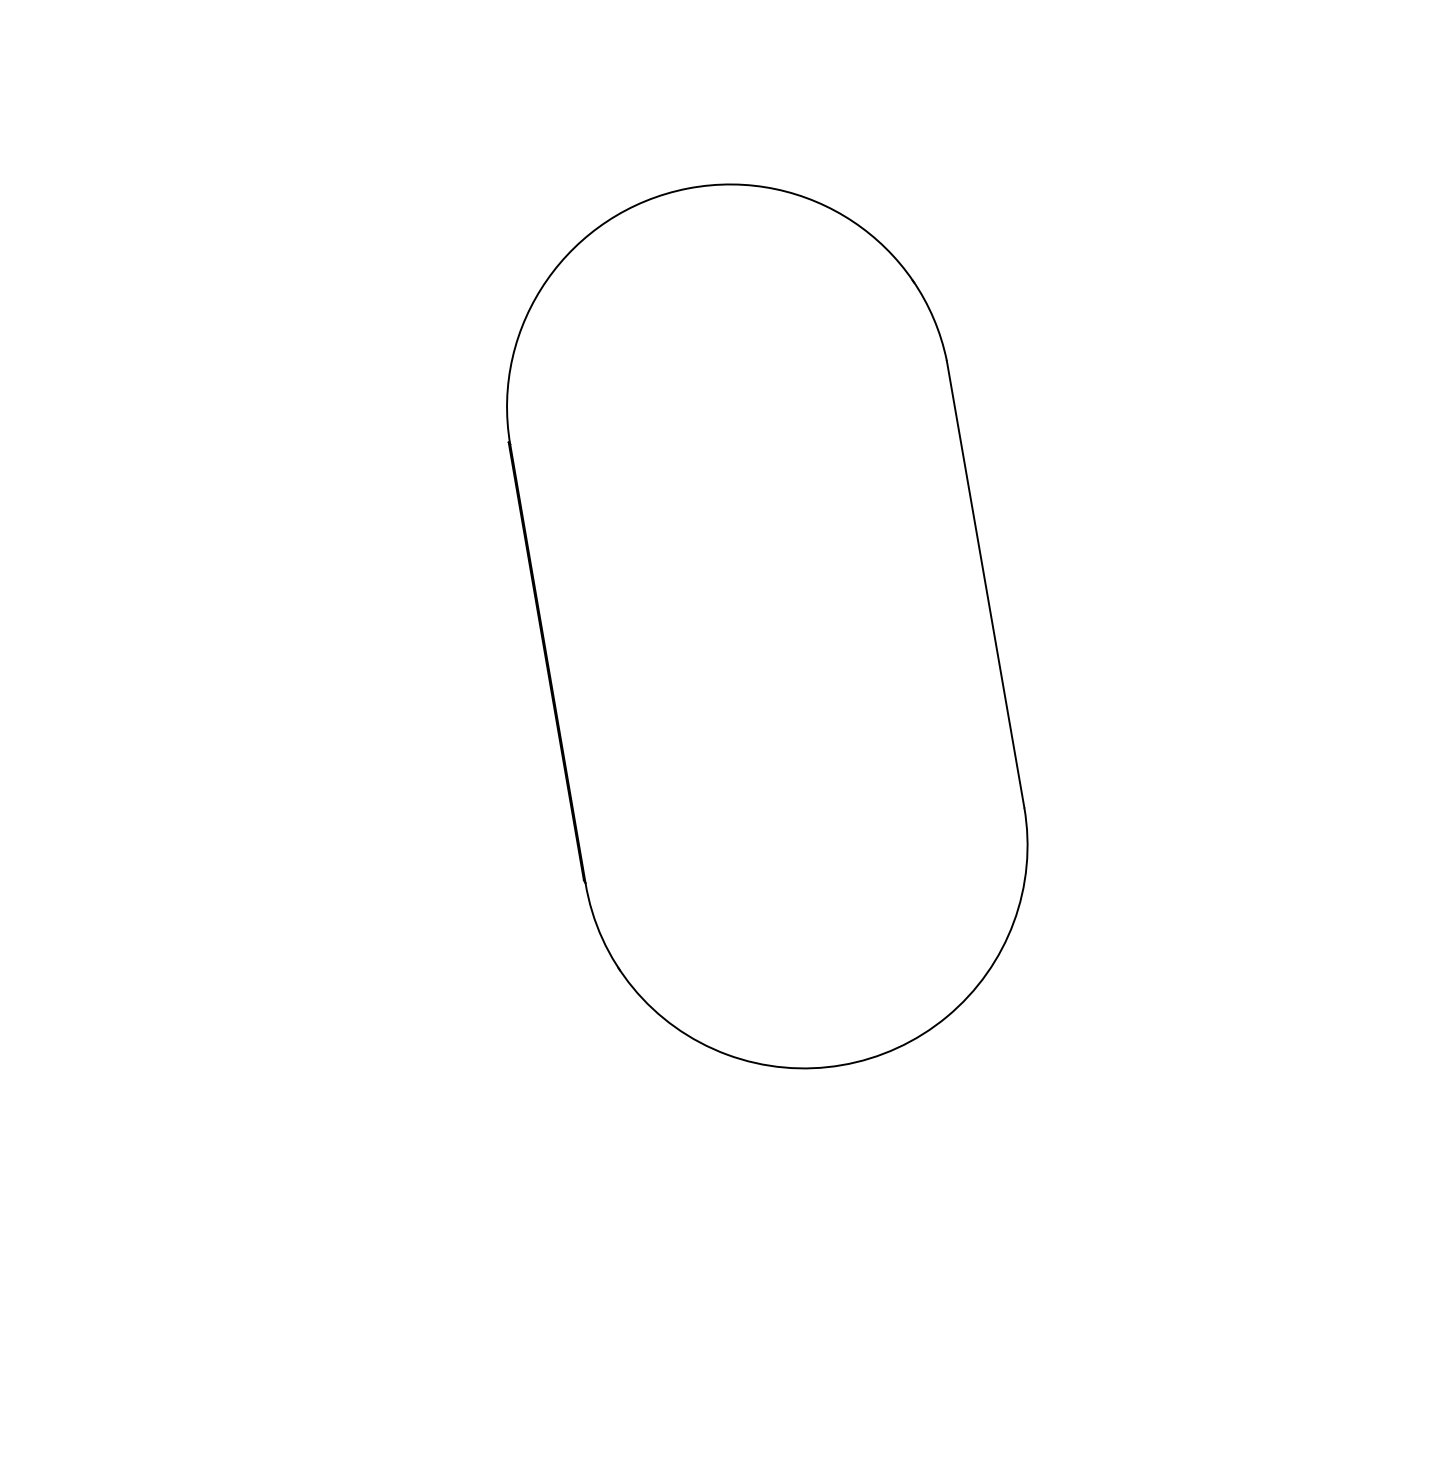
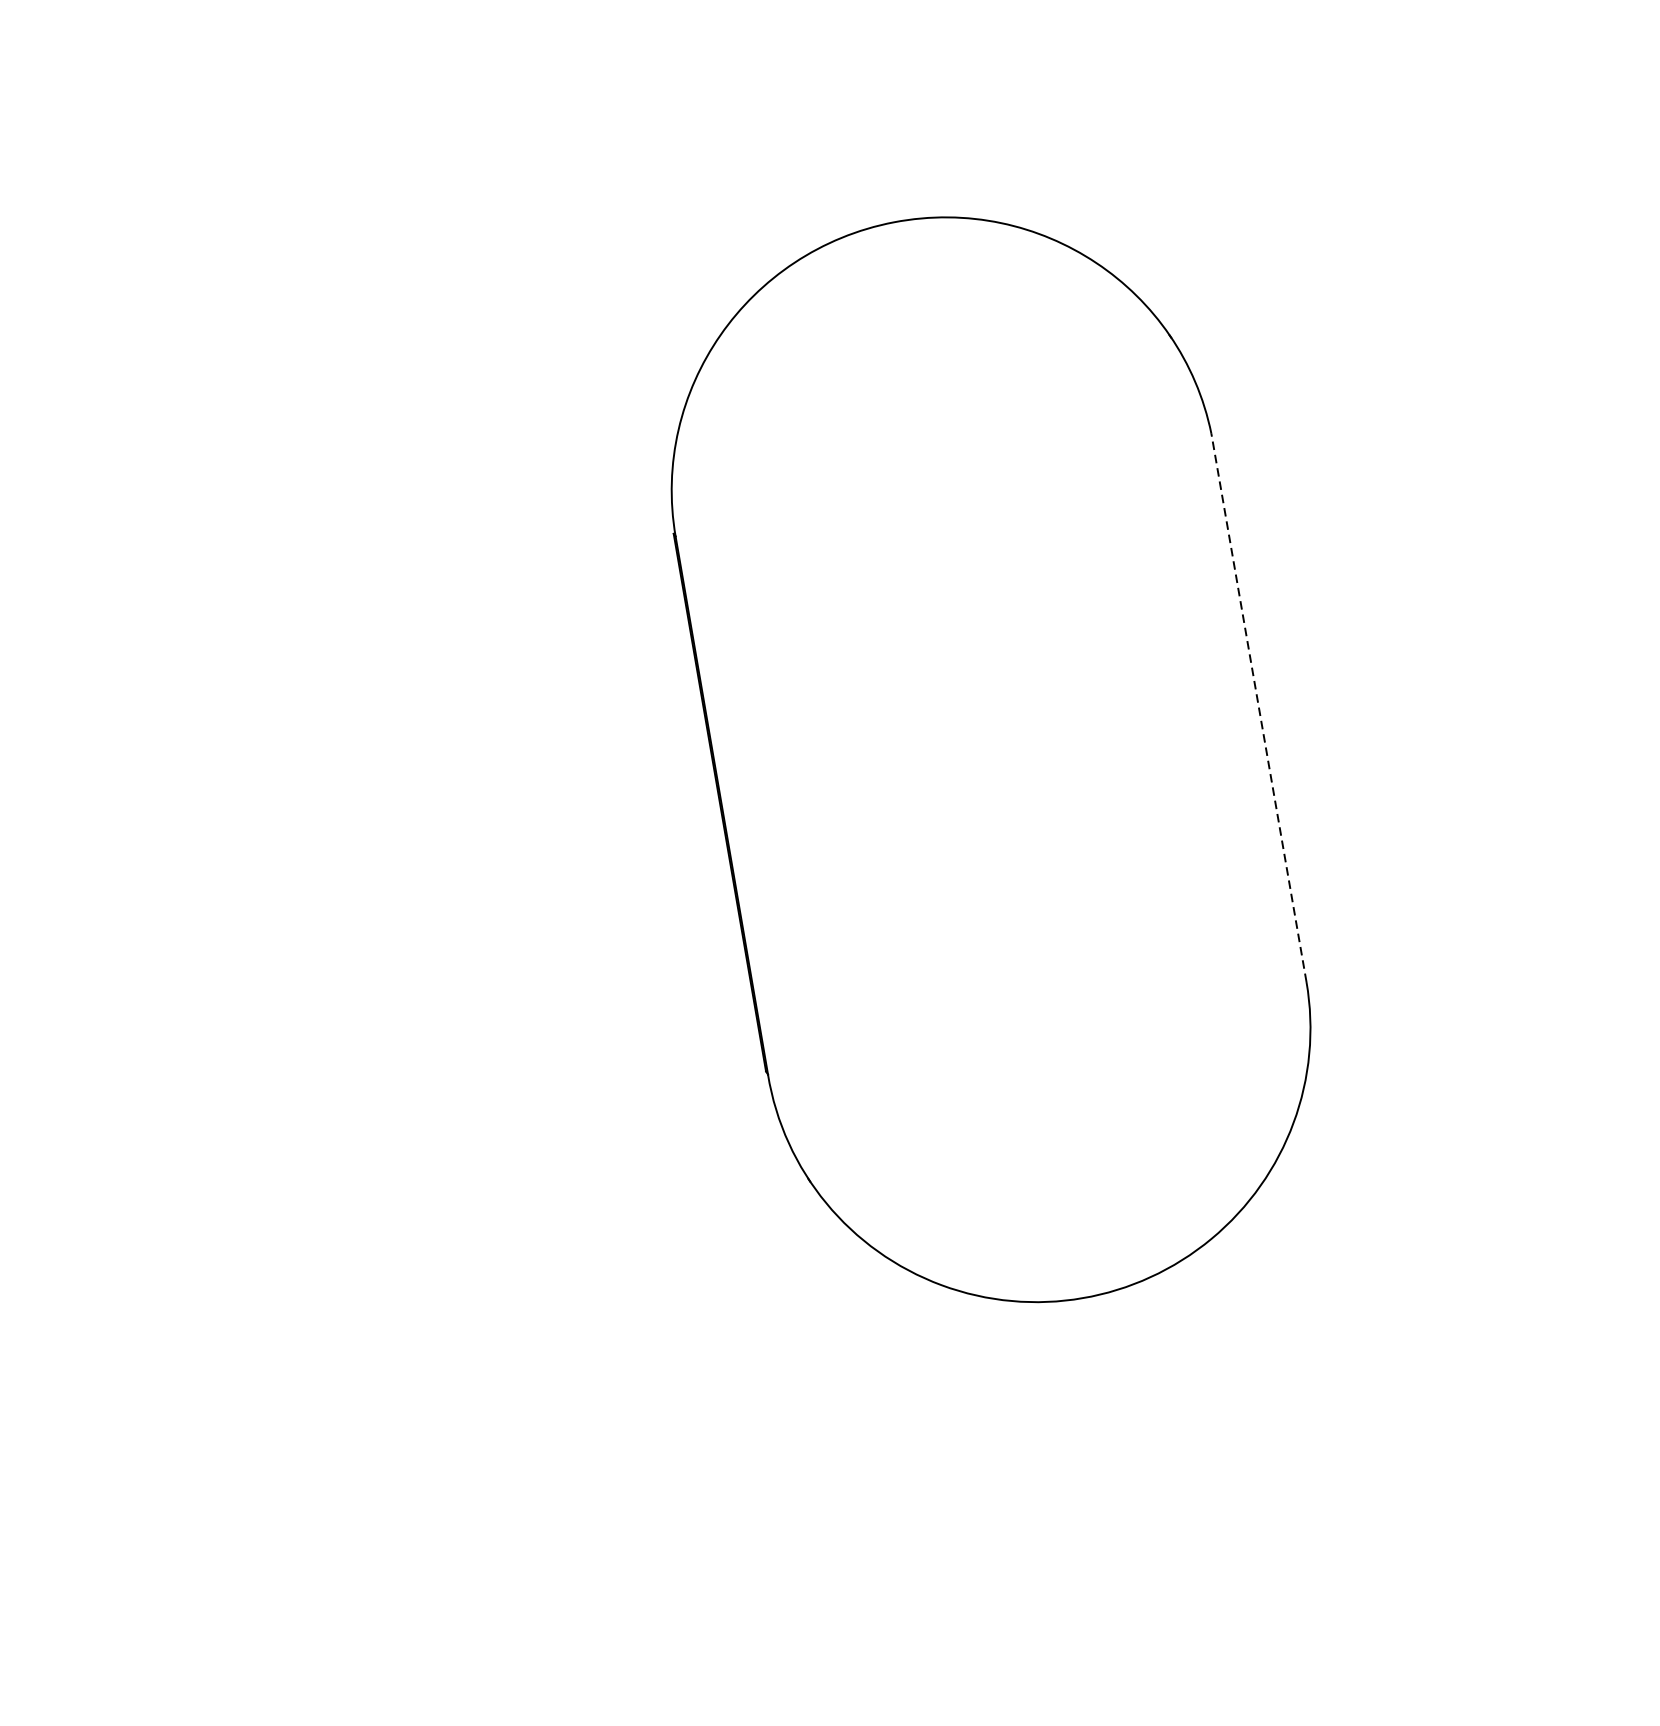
line: (985, 584) -> (1258, 708), solid -> dashed

